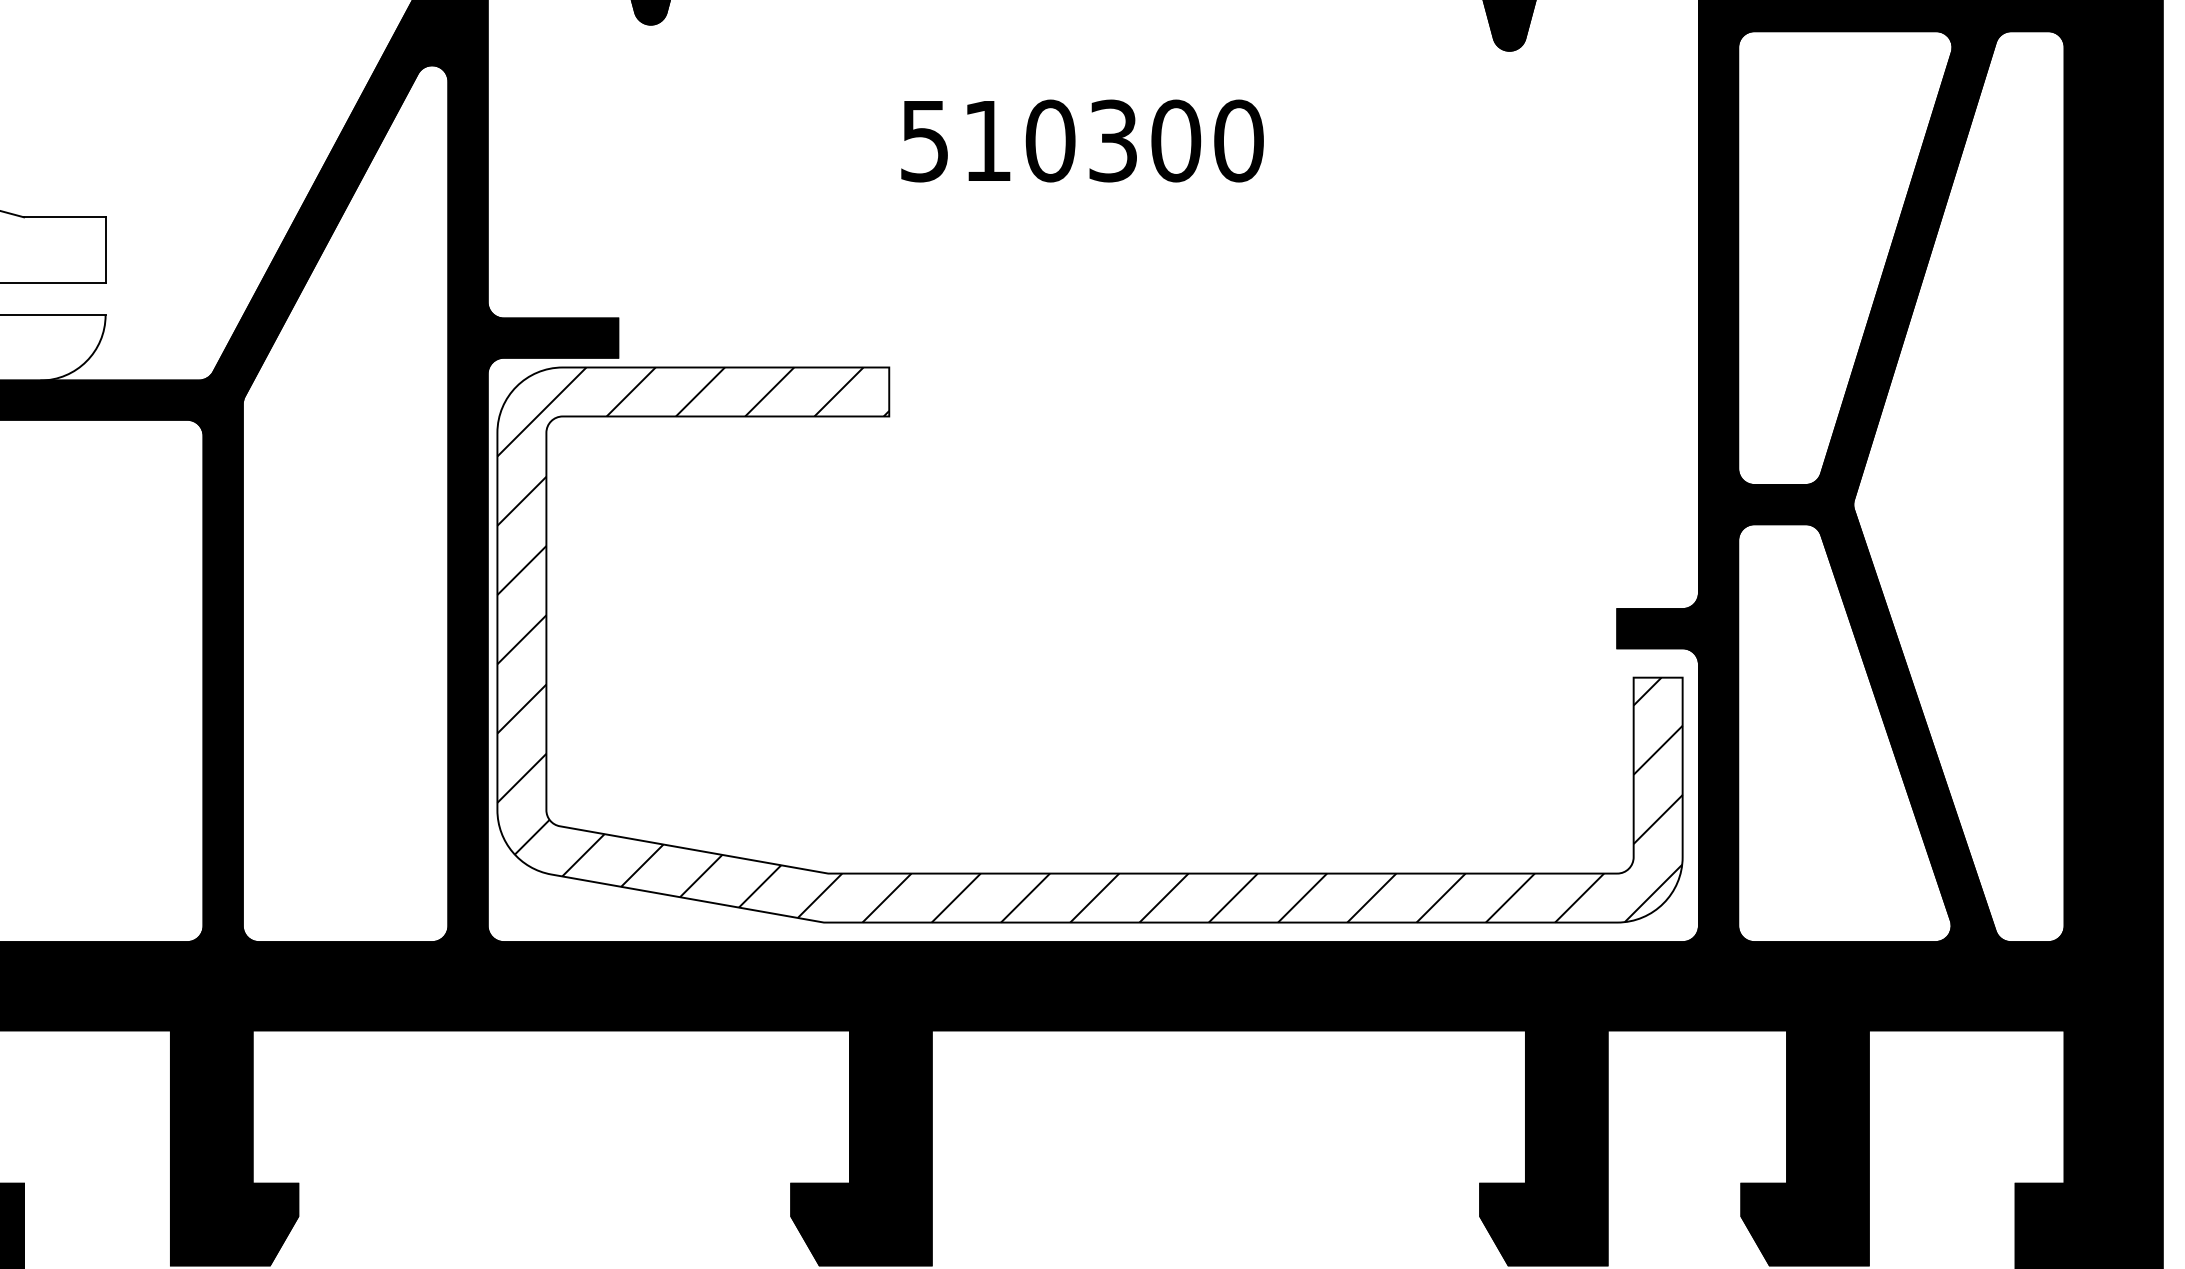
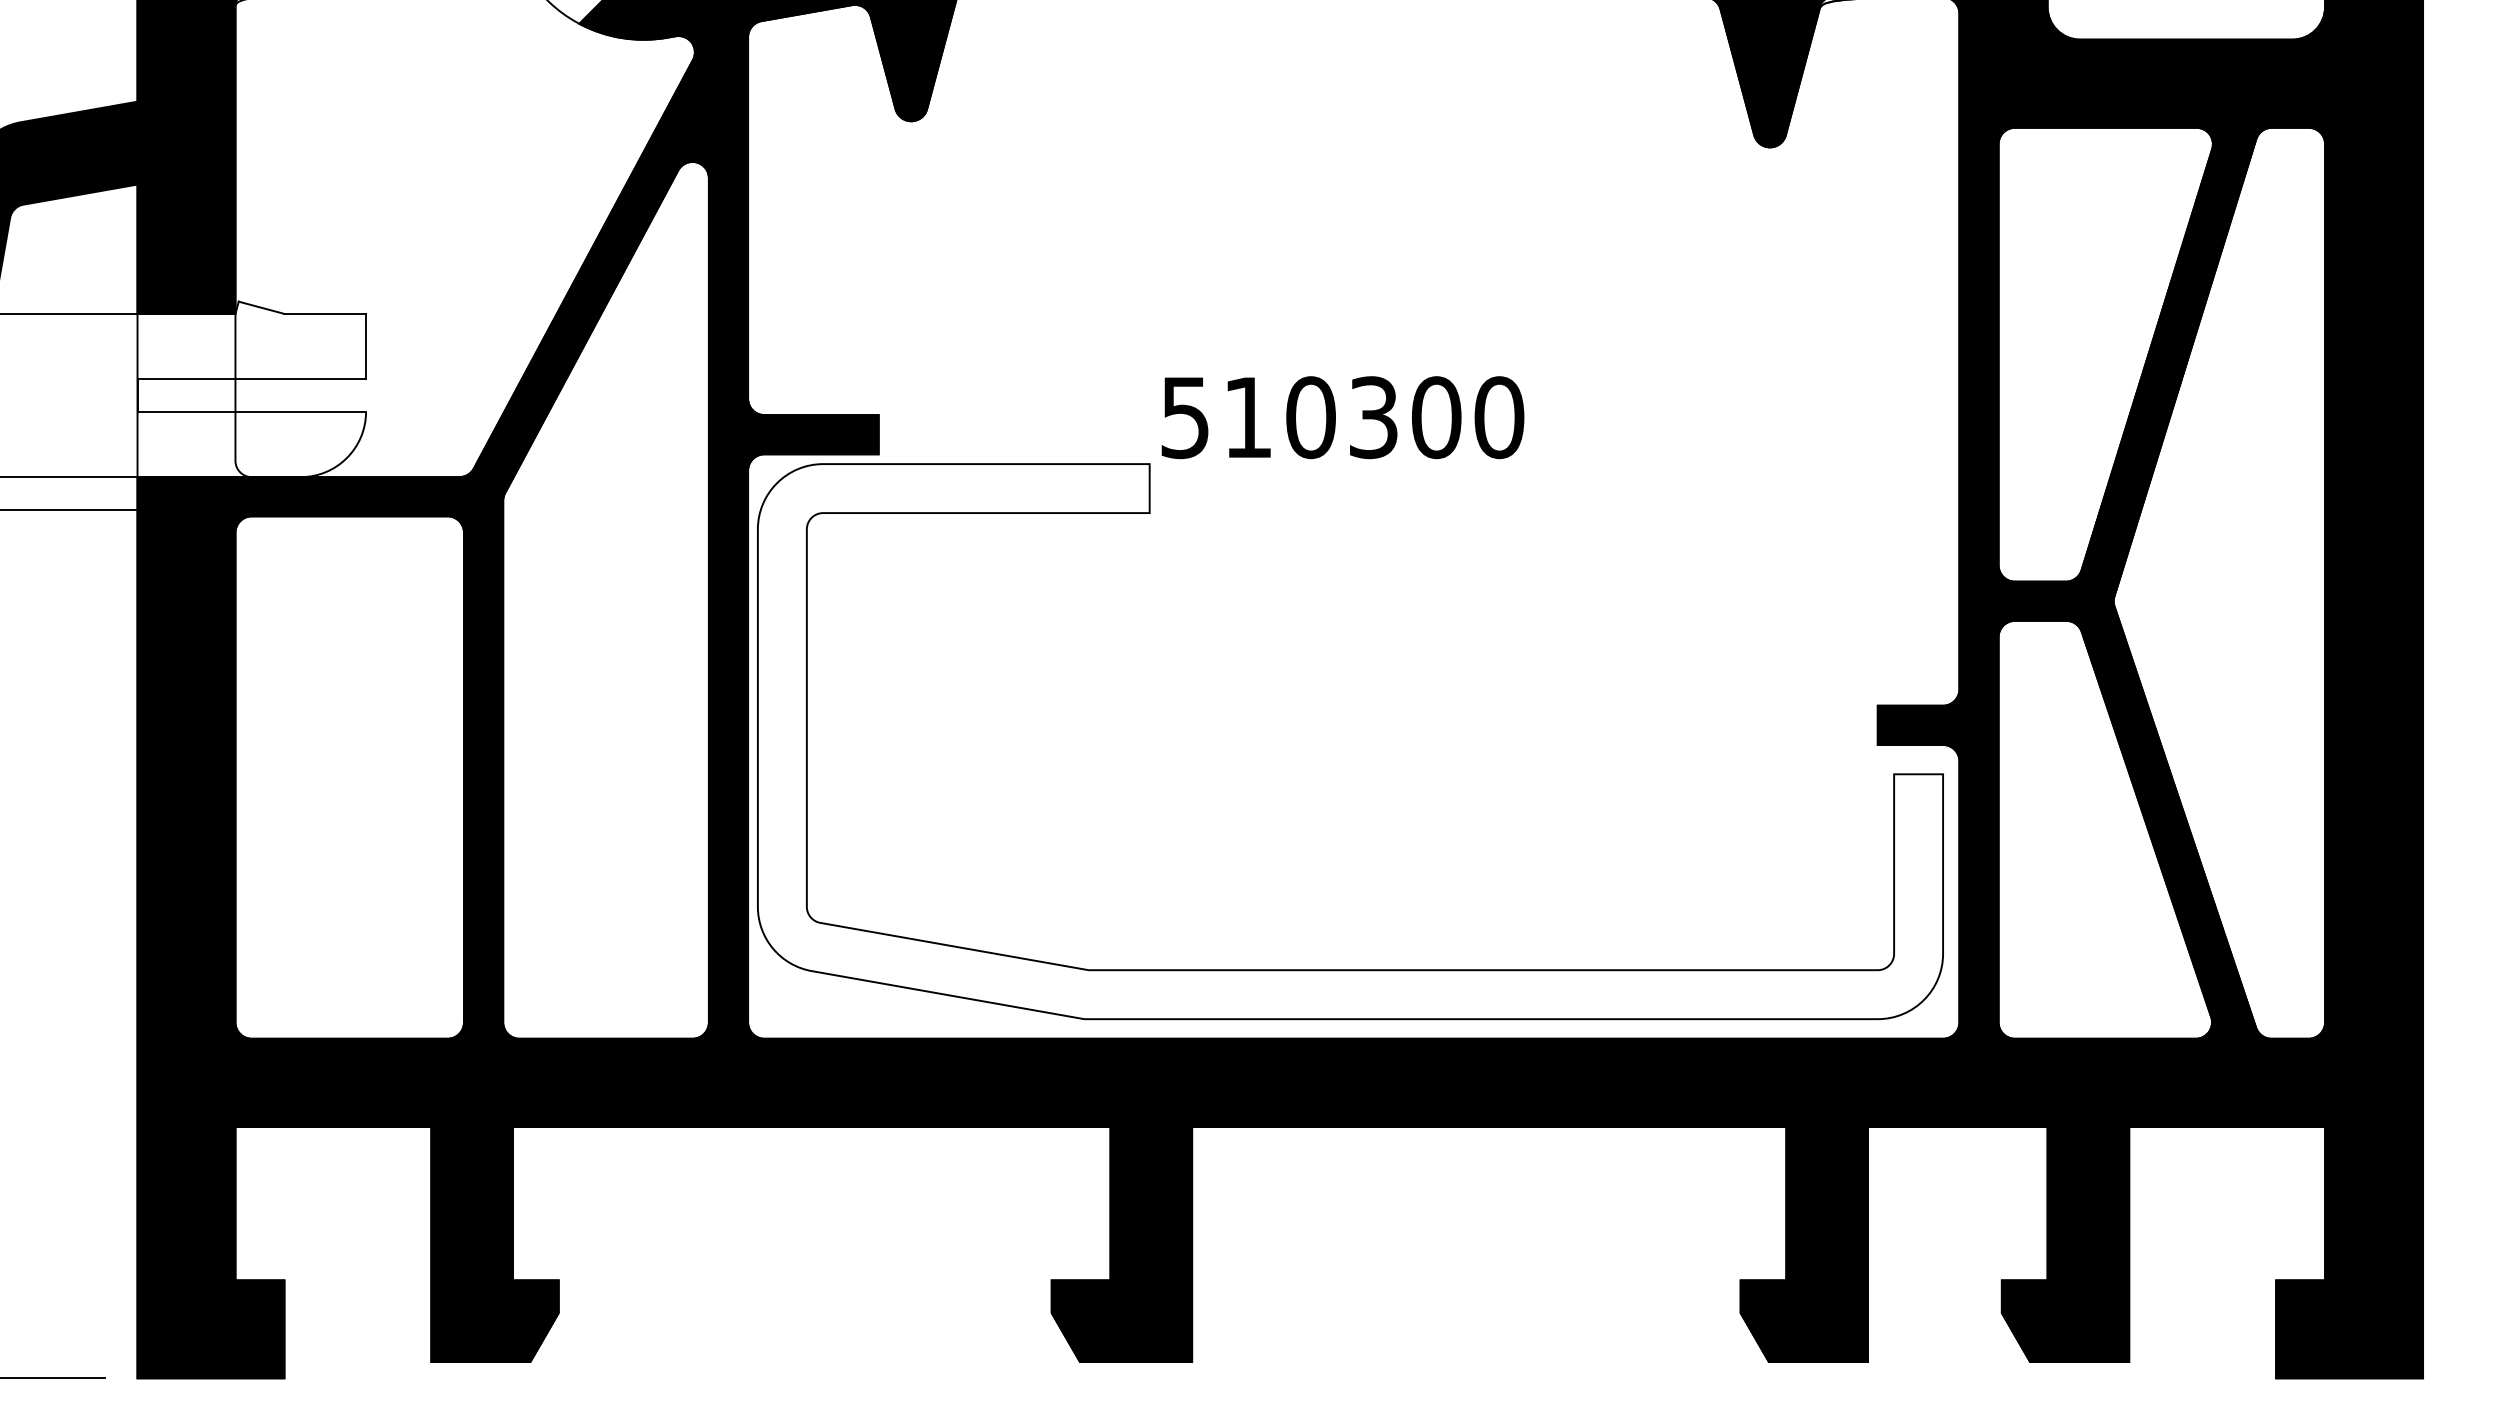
text: (1082, 140) -> (1342, 417), moved
hatch: (1090, 644) -> (1350, 741), removed

